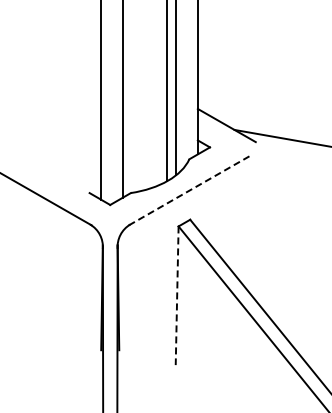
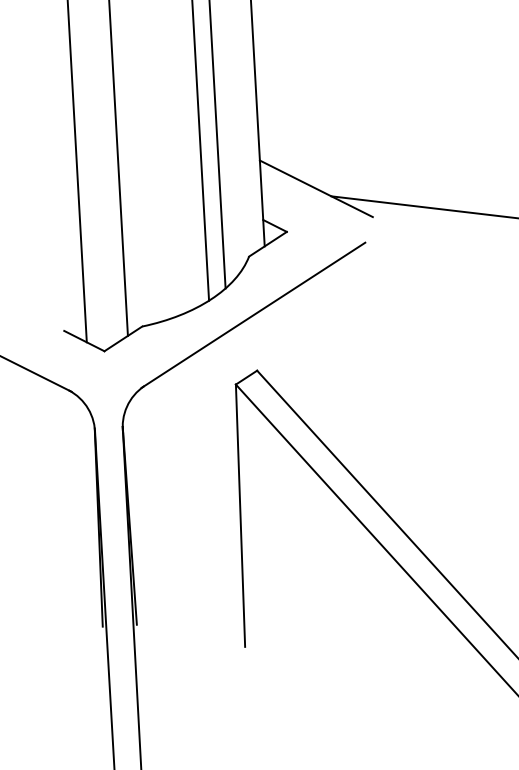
line: (190, 190) -> (254, 315), dashed -> solid
line: (177, 296) -> (241, 517), dashed -> solid

